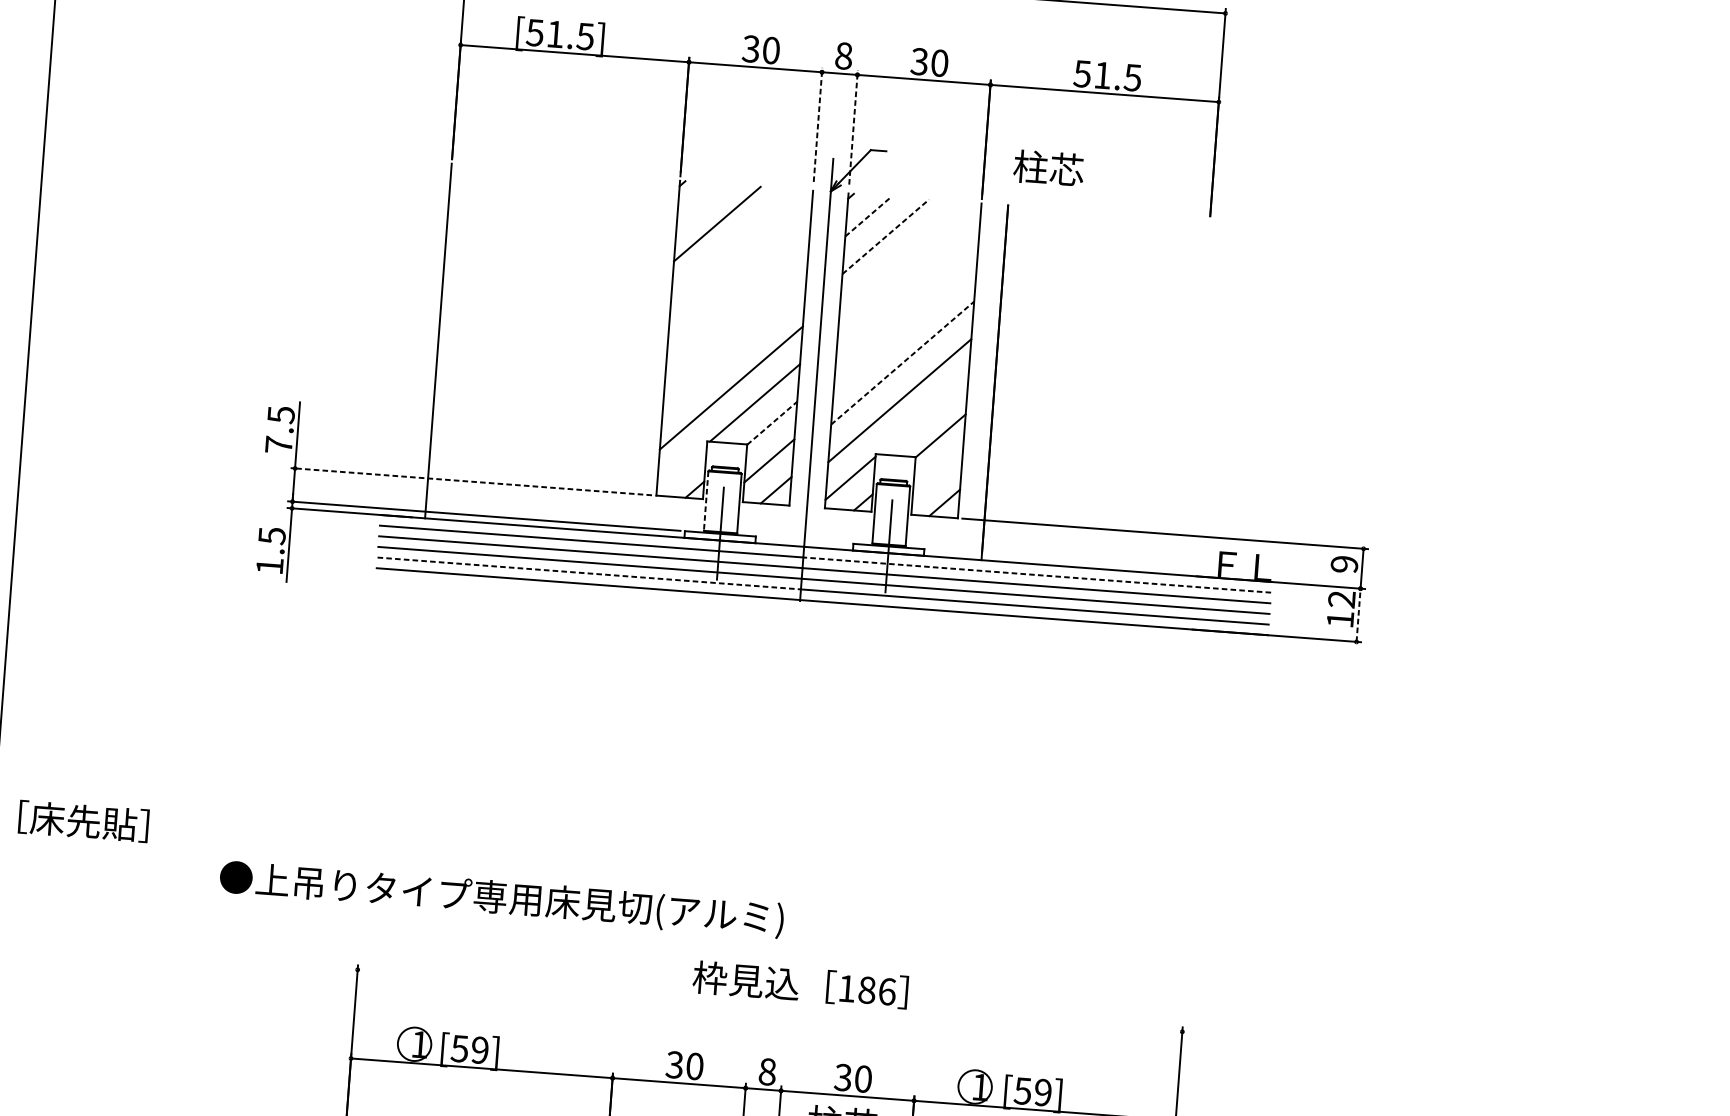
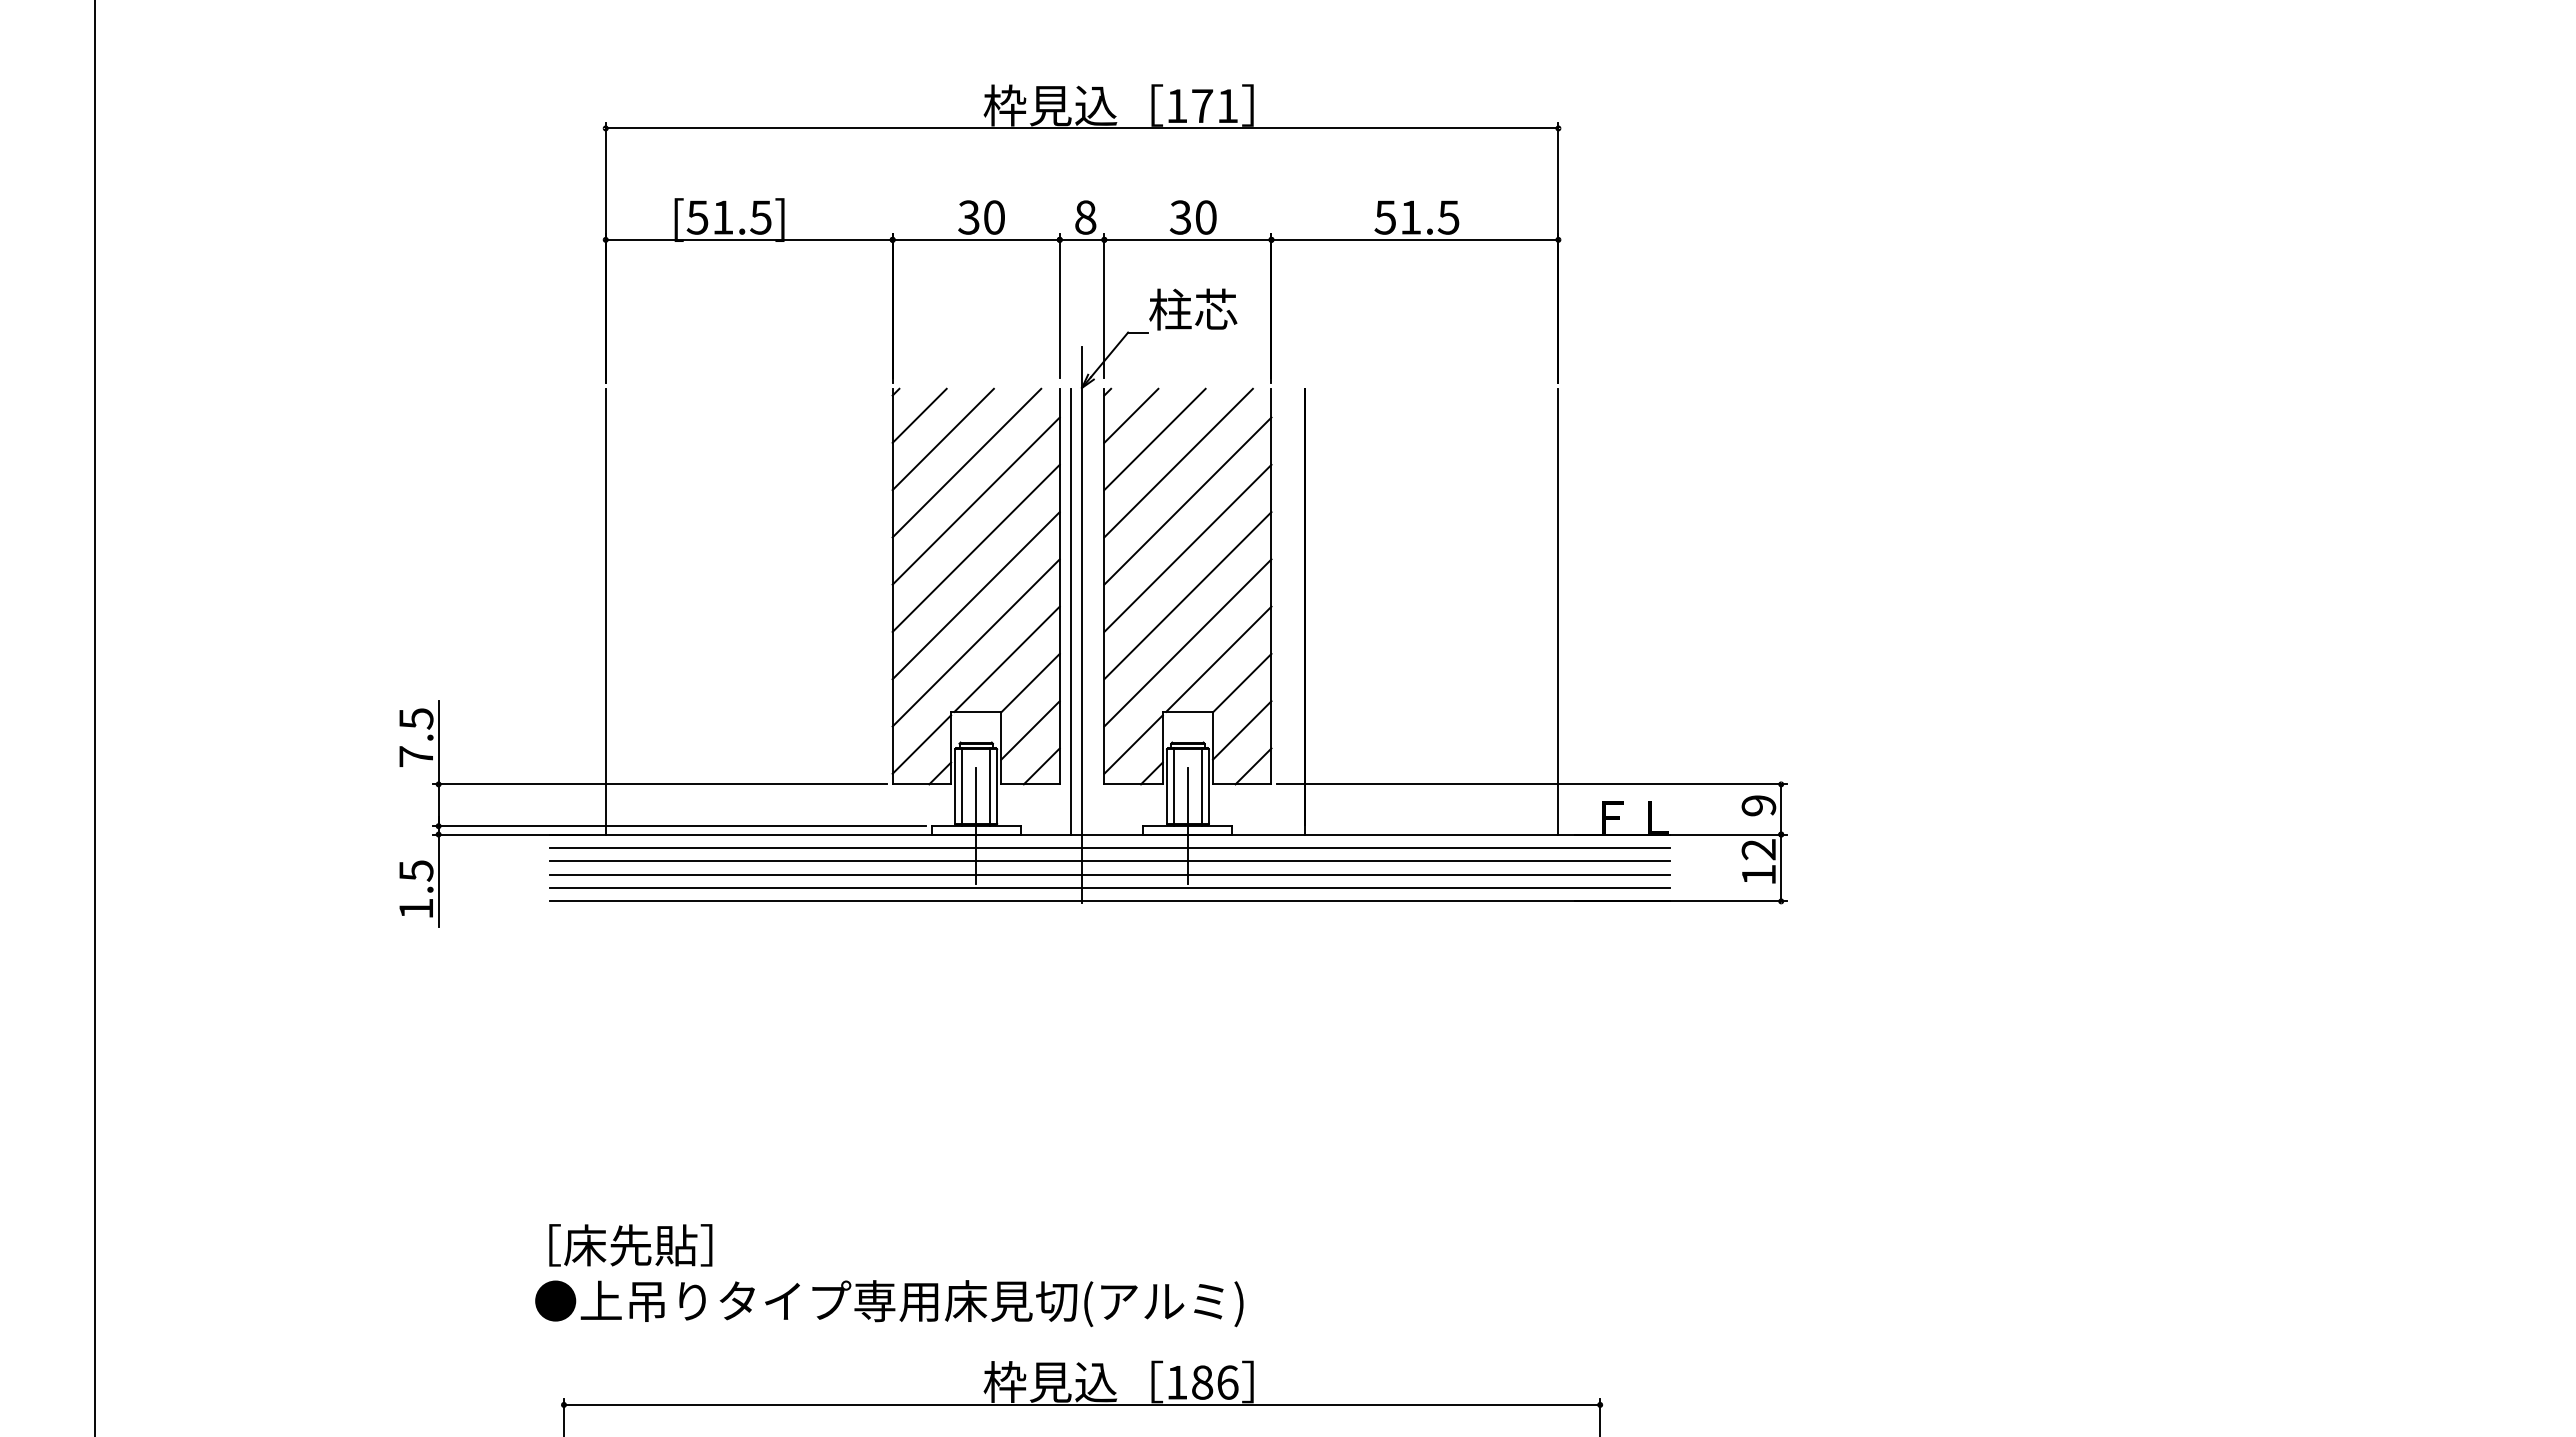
line: (817, 125) -> (1059, 306), dashed -> solid
line: (853, 127) -> (1104, 306), dashed -> solid
text: (1049, 168) -> (1193, 309), moved
line: (699, 203) -> (919, 415), added
line: (868, 216) -> (1131, 415), dashed -> solid
line: (885, 236) -> (1154, 439), dashed -> solid
line: (734, 243) -> (966, 462), added
line: (903, 256) -> (1178, 462), added
line: (739, 274) -> (975, 500), added
line: (908, 287) -> (1187, 500), added
line: (736, 312) -> (975, 547), added
line: (905, 324) -> (1187, 547), added
line: (733, 350) -> (975, 595), added
line: (903, 362) -> (1188, 595), dashed -> solid
line: (808, 368) -> (1070, 611), added
line: (1196, 397) -> (1558, 611), added
line: (923, 414) -> (1218, 658), added
line: (772, 422) -> (1030, 682), dashed -> solid
line: (681, 465) -> (921, 744), added
line: (937, 473) -> (1241, 730), added
line: (470, 481) -> (659, 784), dashed -> solid
line: (706, 501) -> (955, 787), dashed -> solid
line: (711, 502) -> (962, 787), added
line: (734, 503) -> (990, 787), added
line: (879, 514) -> (1173, 787), added
line: (902, 516) -> (1201, 787), added
line: (589, 573) -> (816, 887), dashed -> solid
line: (1036, 574) -> (1375, 847), dashed -> solid
line: (1358, 614) -> (1781, 867), dashed -> solid
text: (83, 821) -> (630, 1245), moved
text: (501, 899) -> (889, 1303), moved
line: (769, 1000) -> (1081, 1404), added

